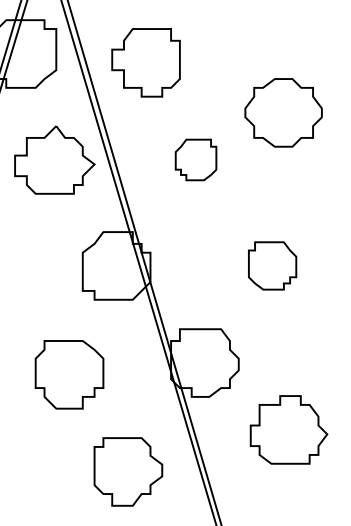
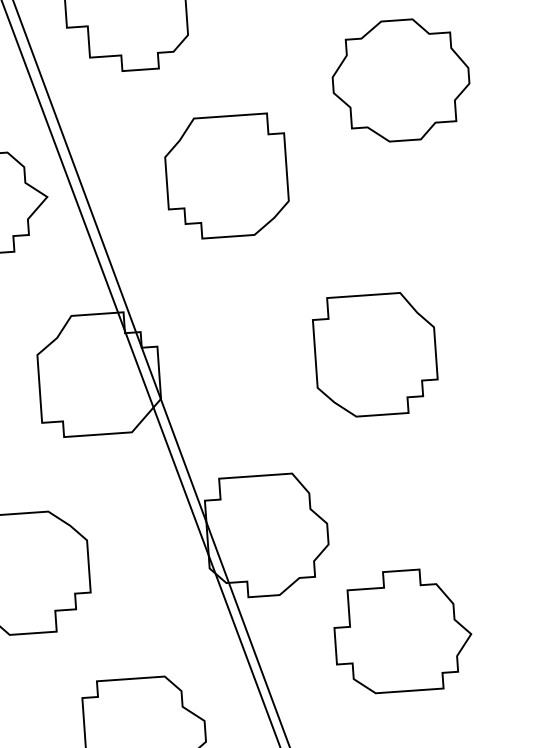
part: (283, 112) -> (400, 79), moved
part: (195, 159) -> (225, 175), size x1.67
part: (272, 265) -> (375, 354), size x1.43
part: (288, 429) -> (401, 630), moved

